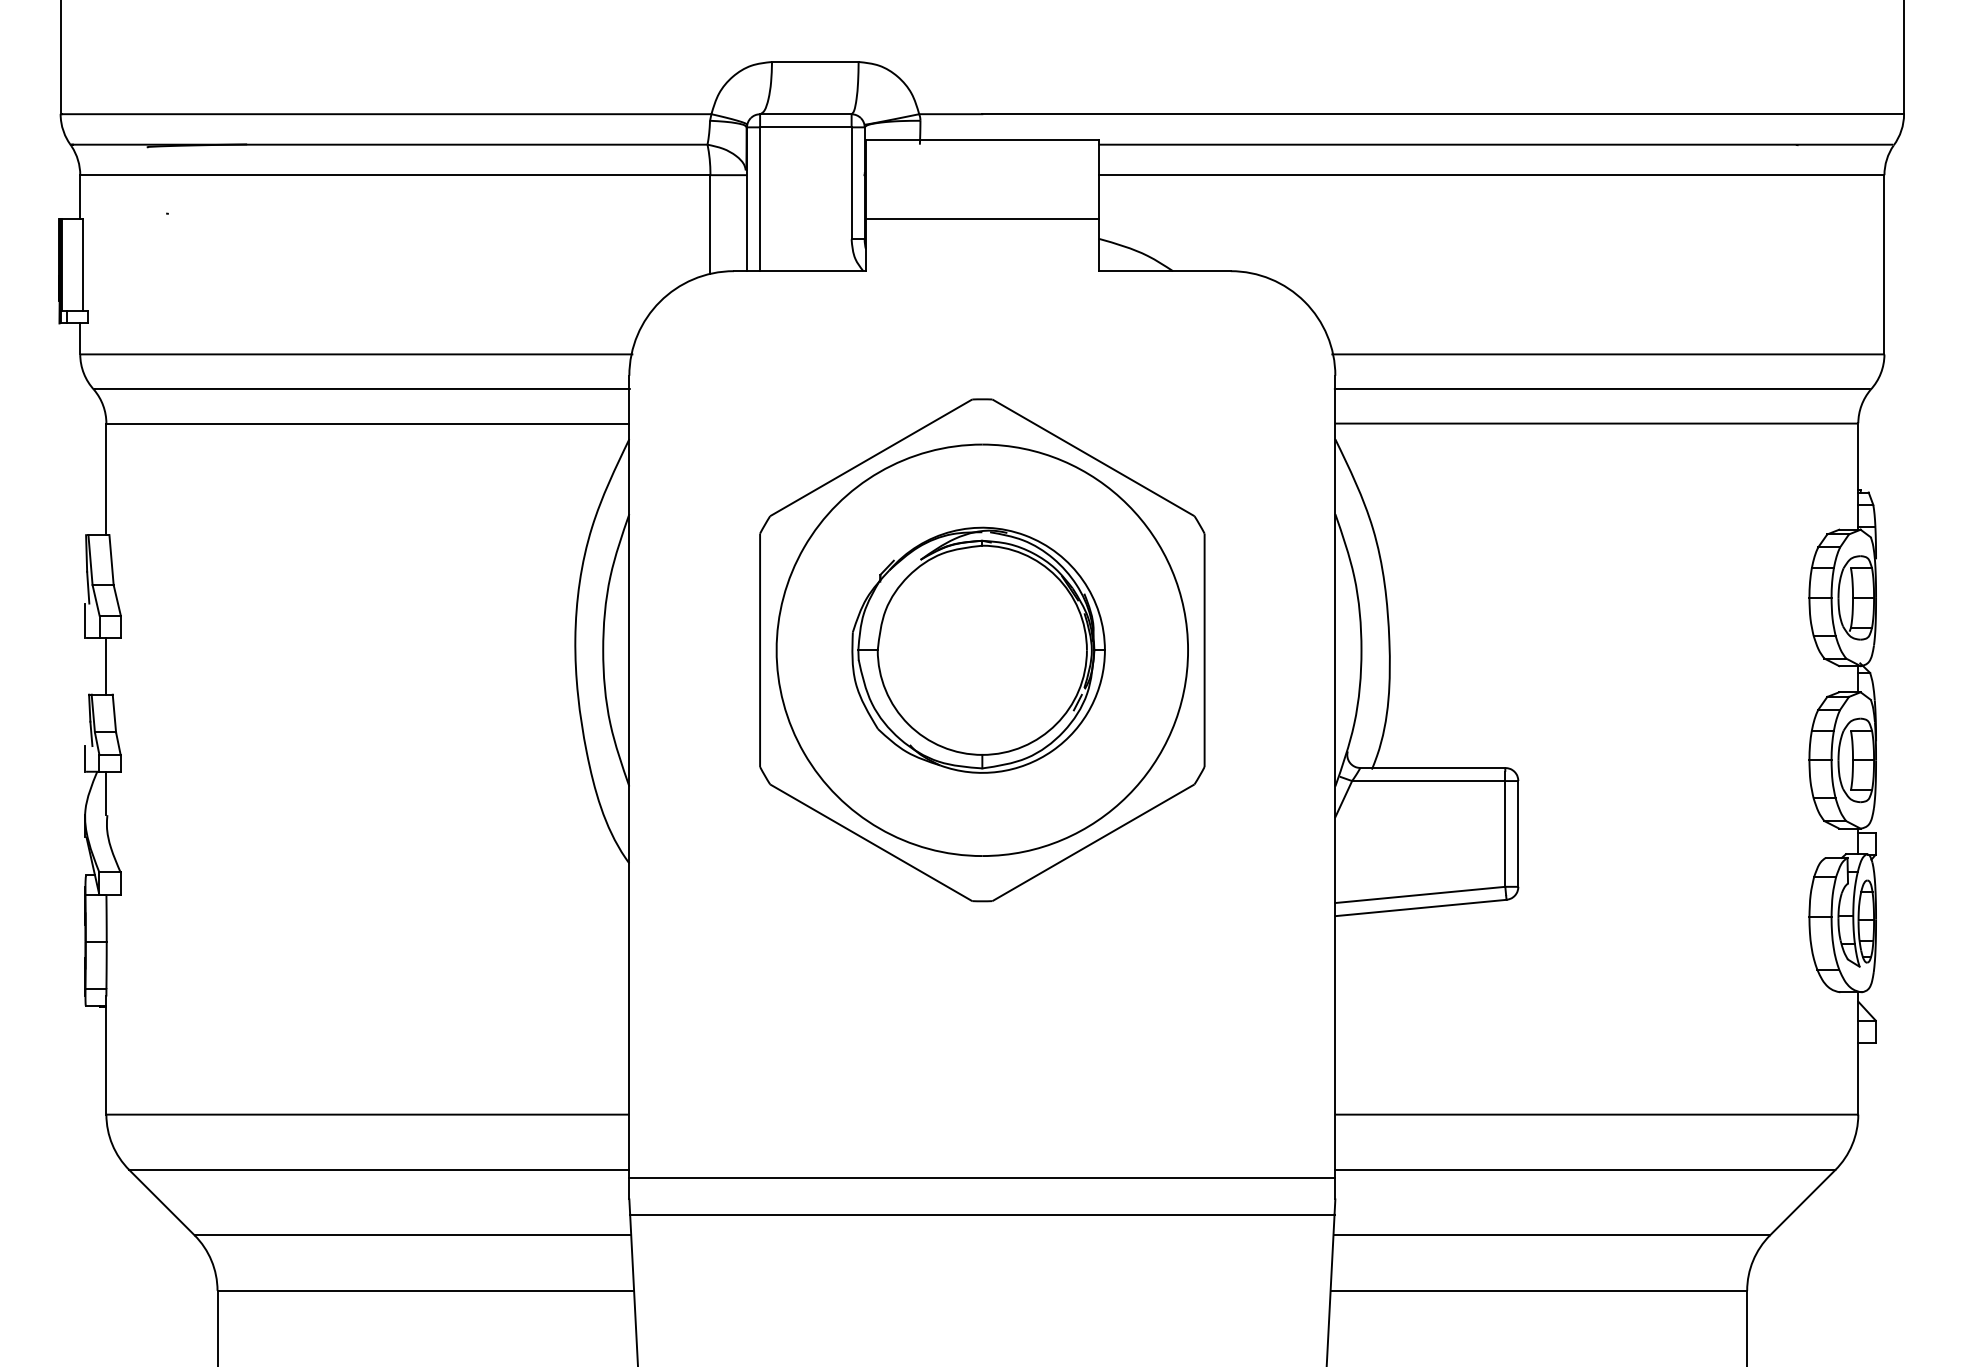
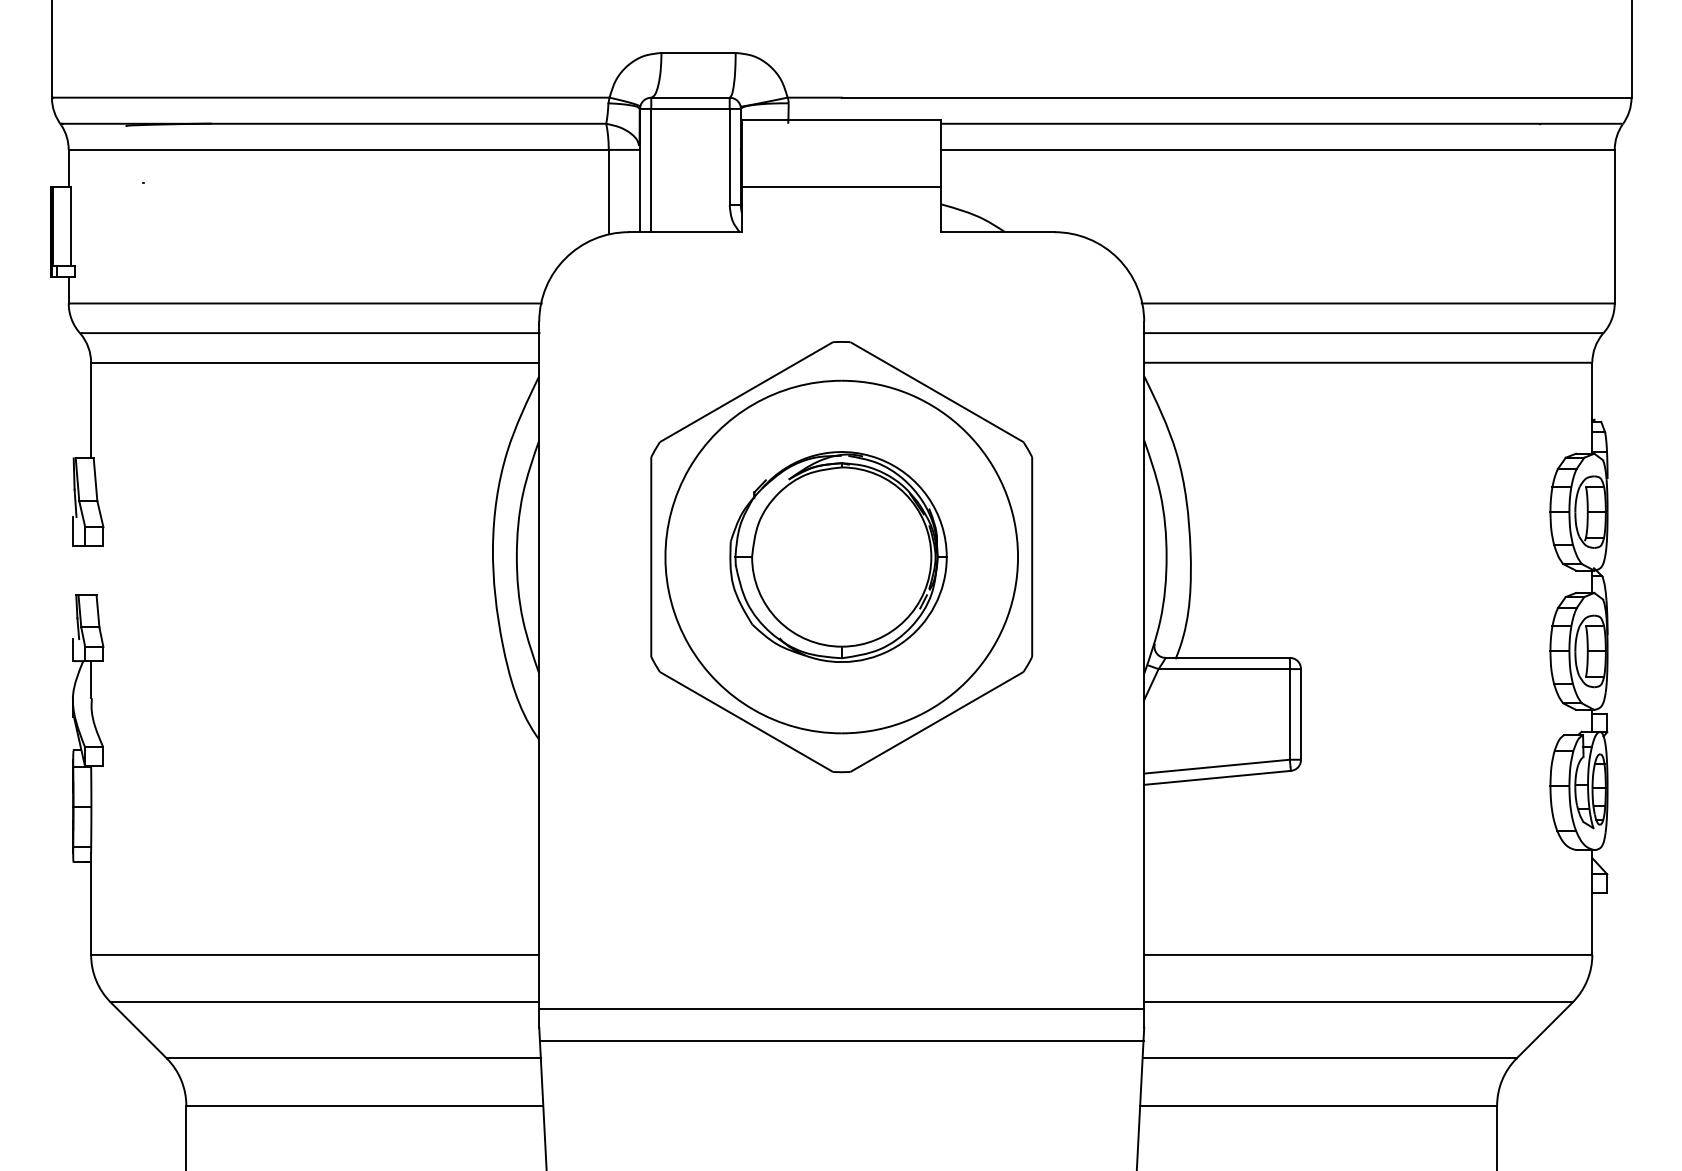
line: (106, 665) -> (91, 570), removed

